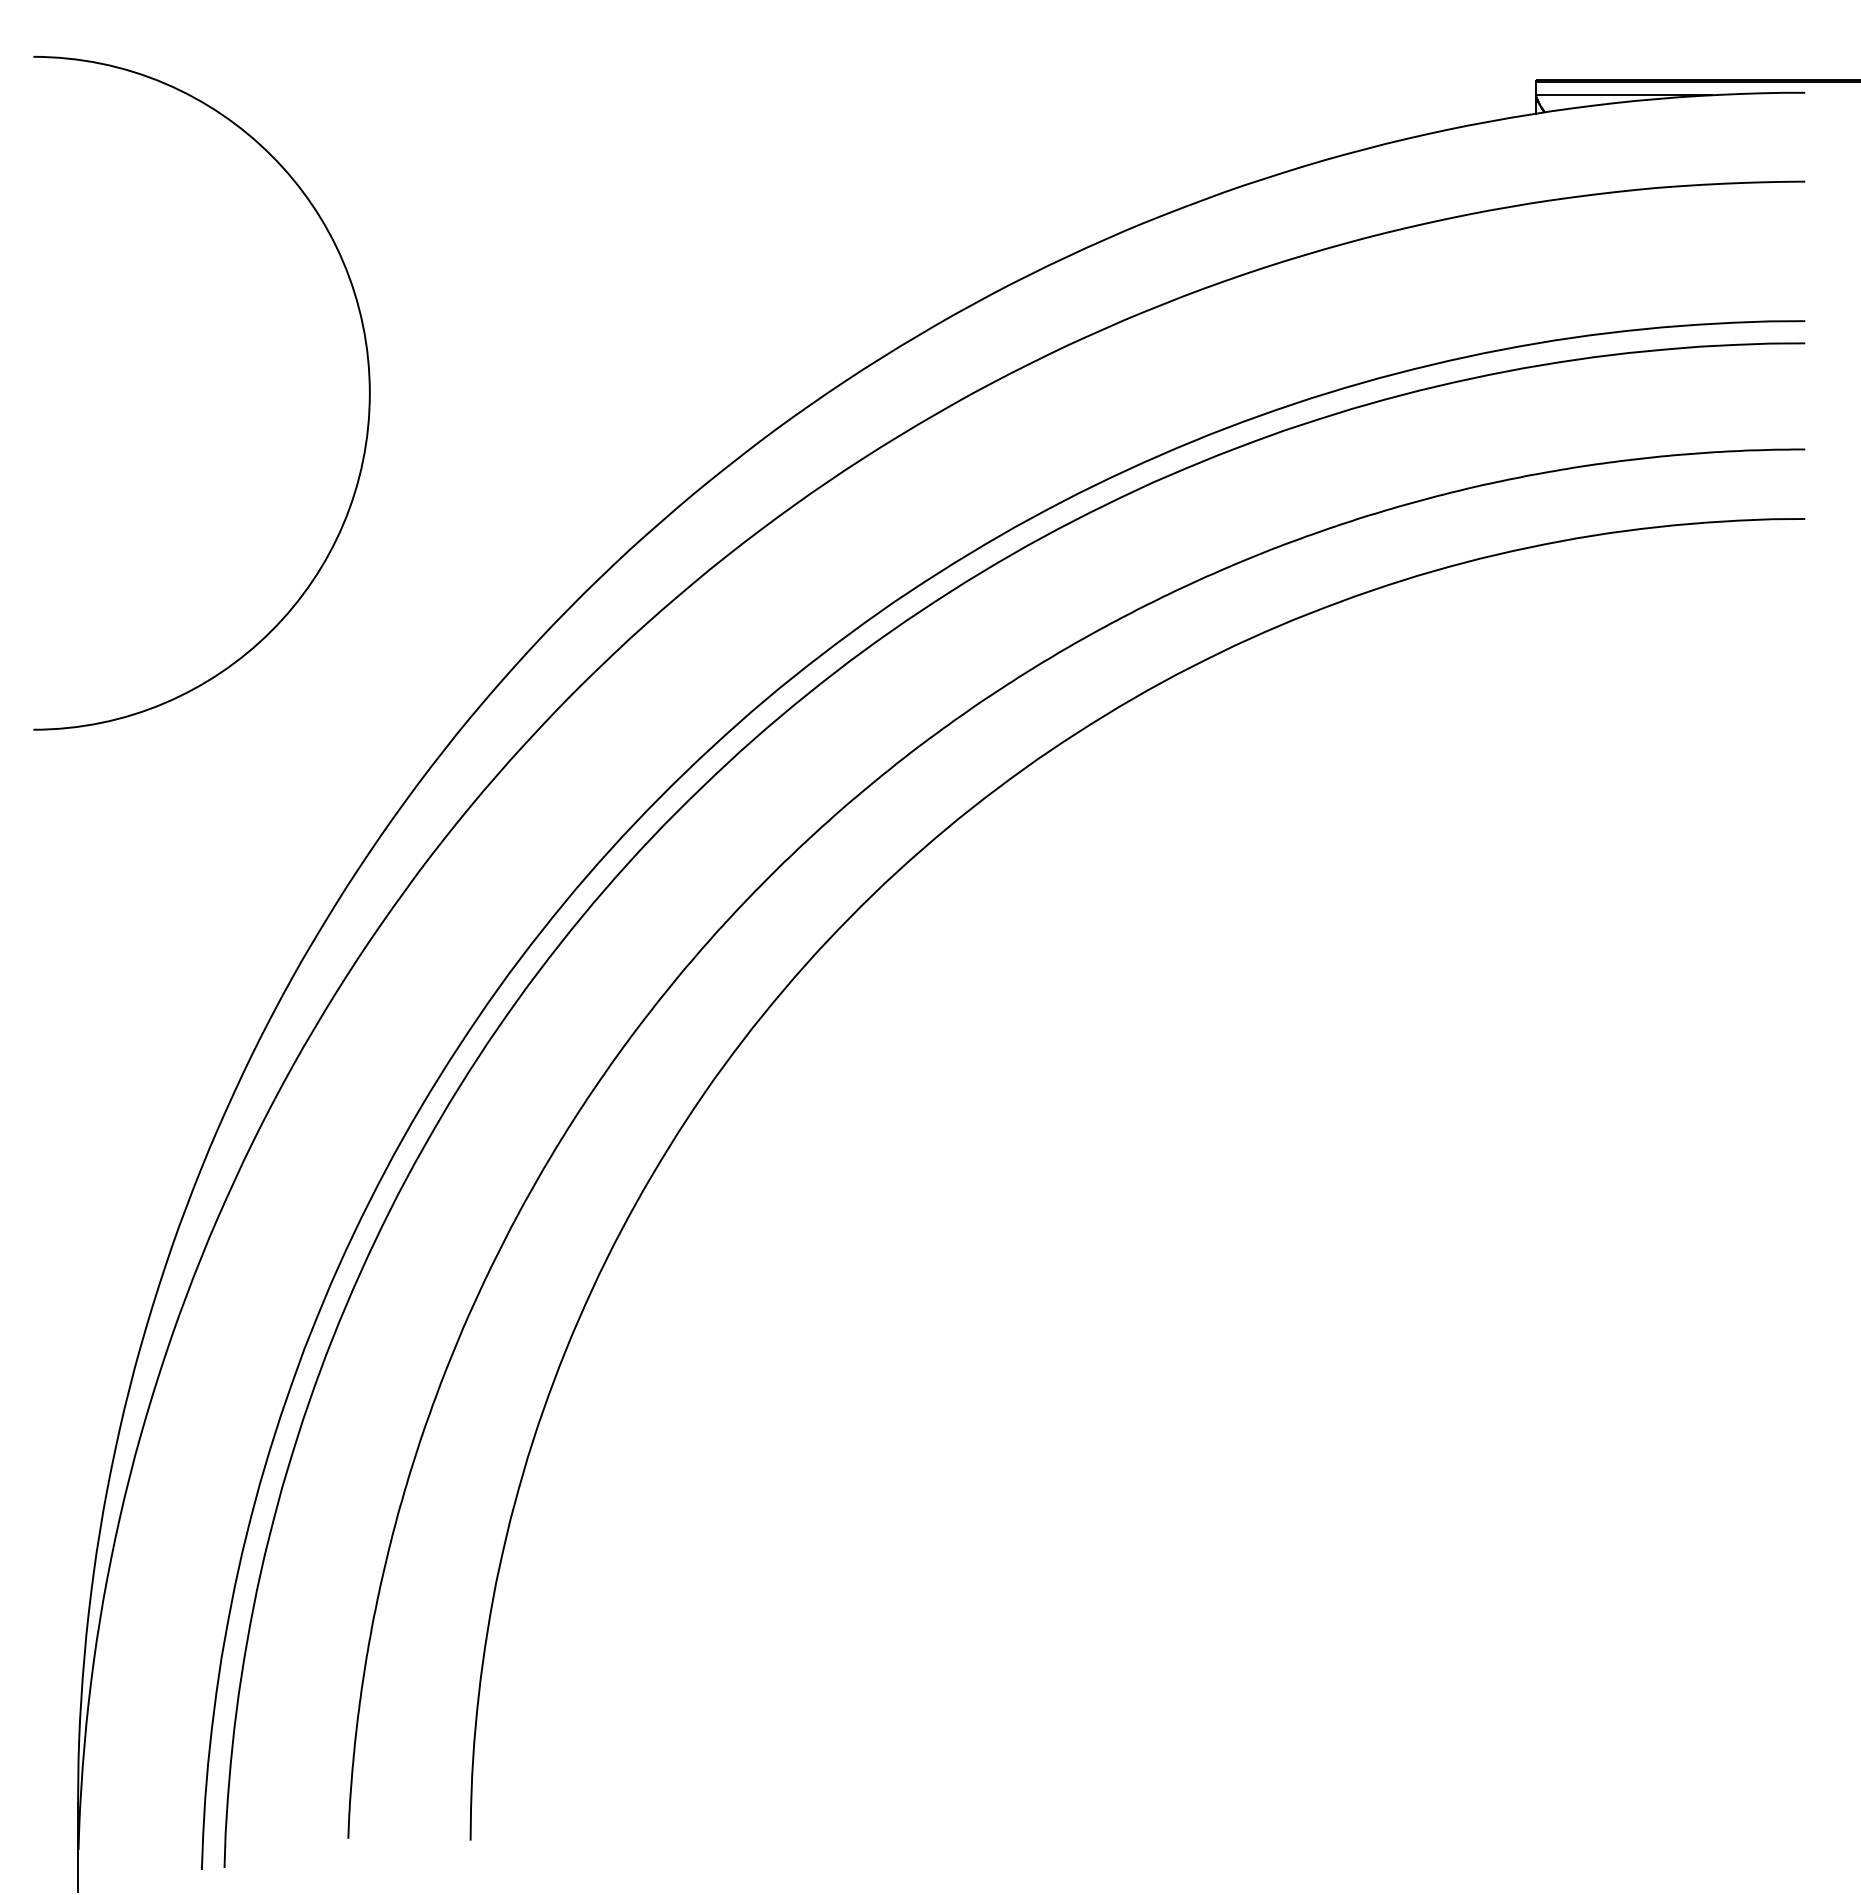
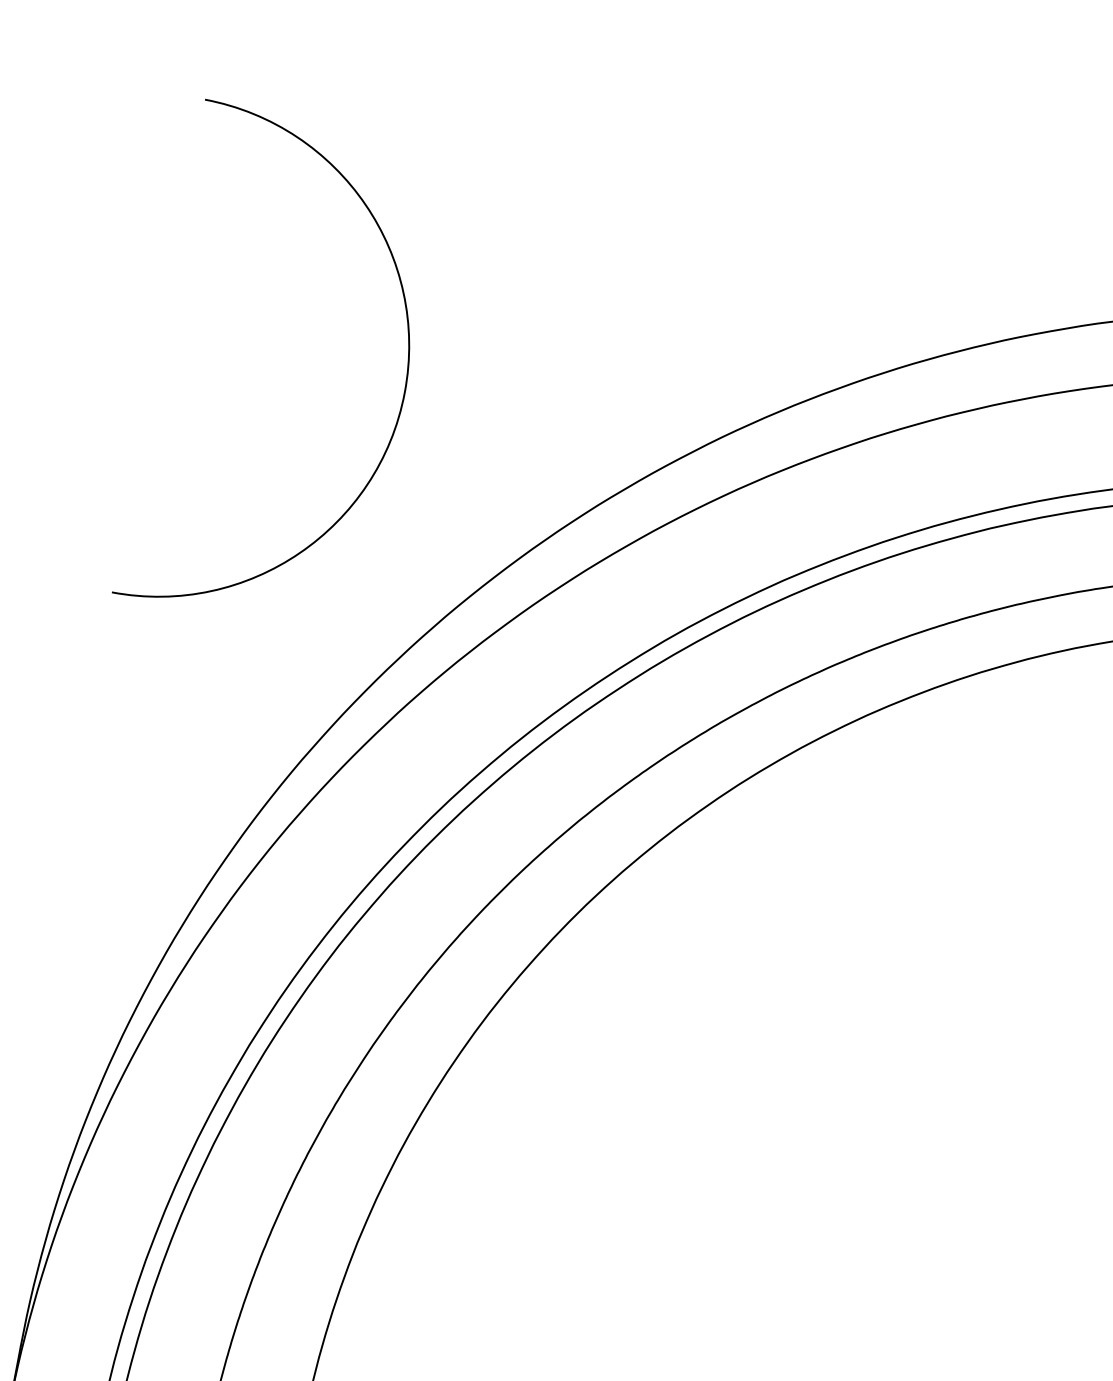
arc: (368, 389) -> (404, 389), moved

